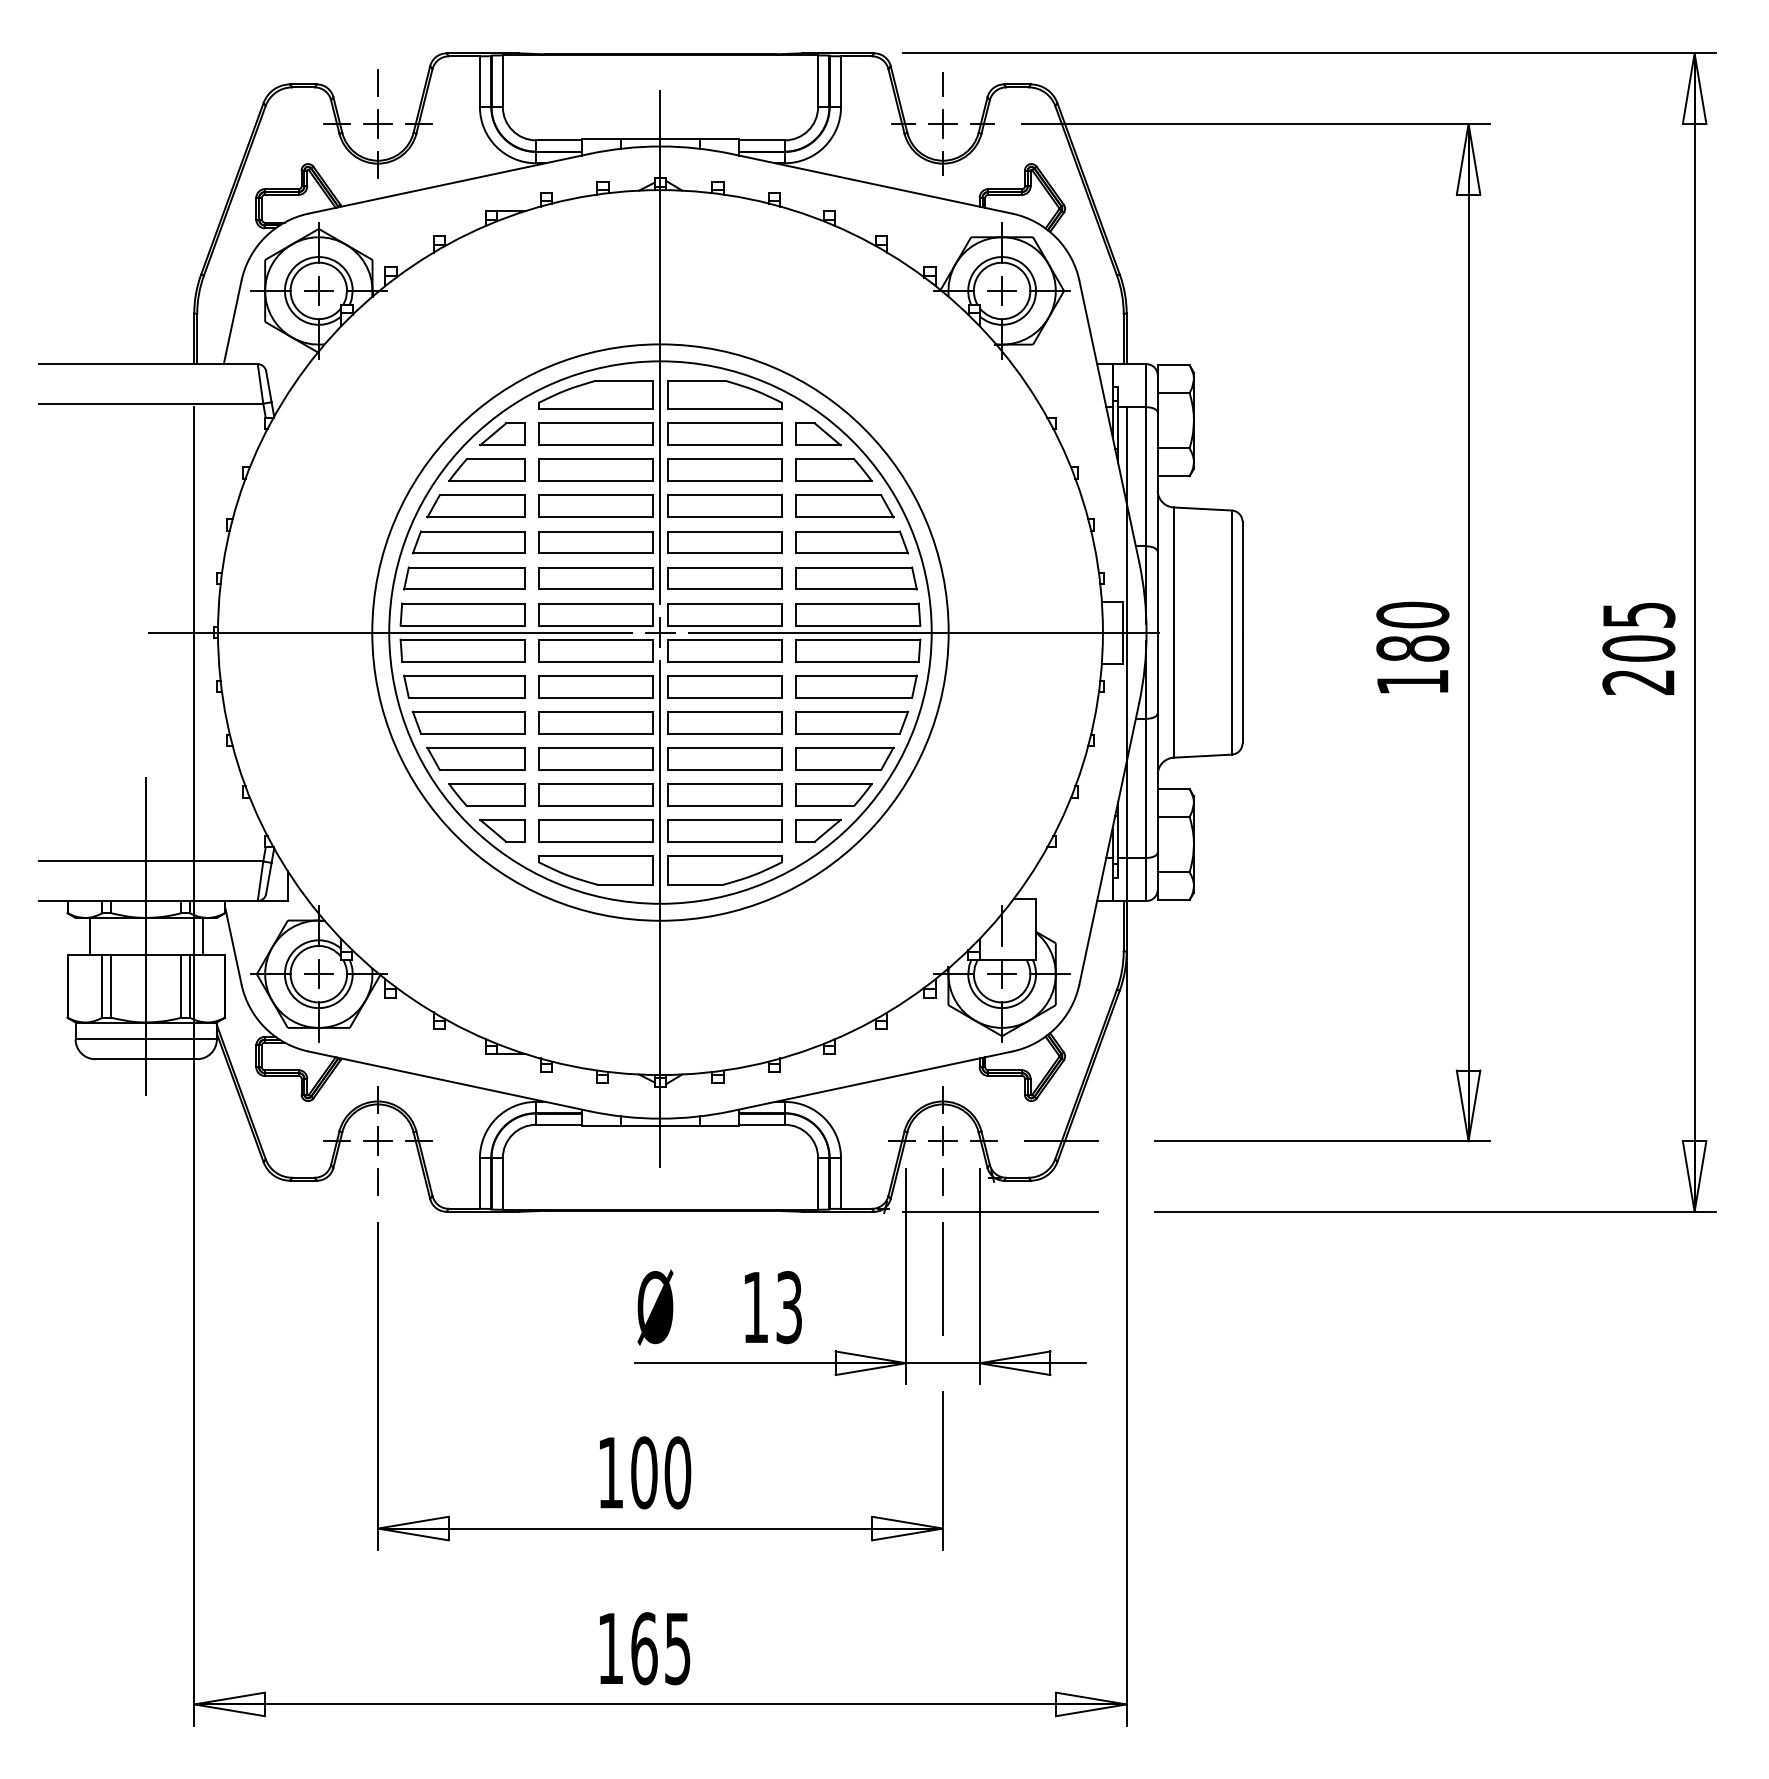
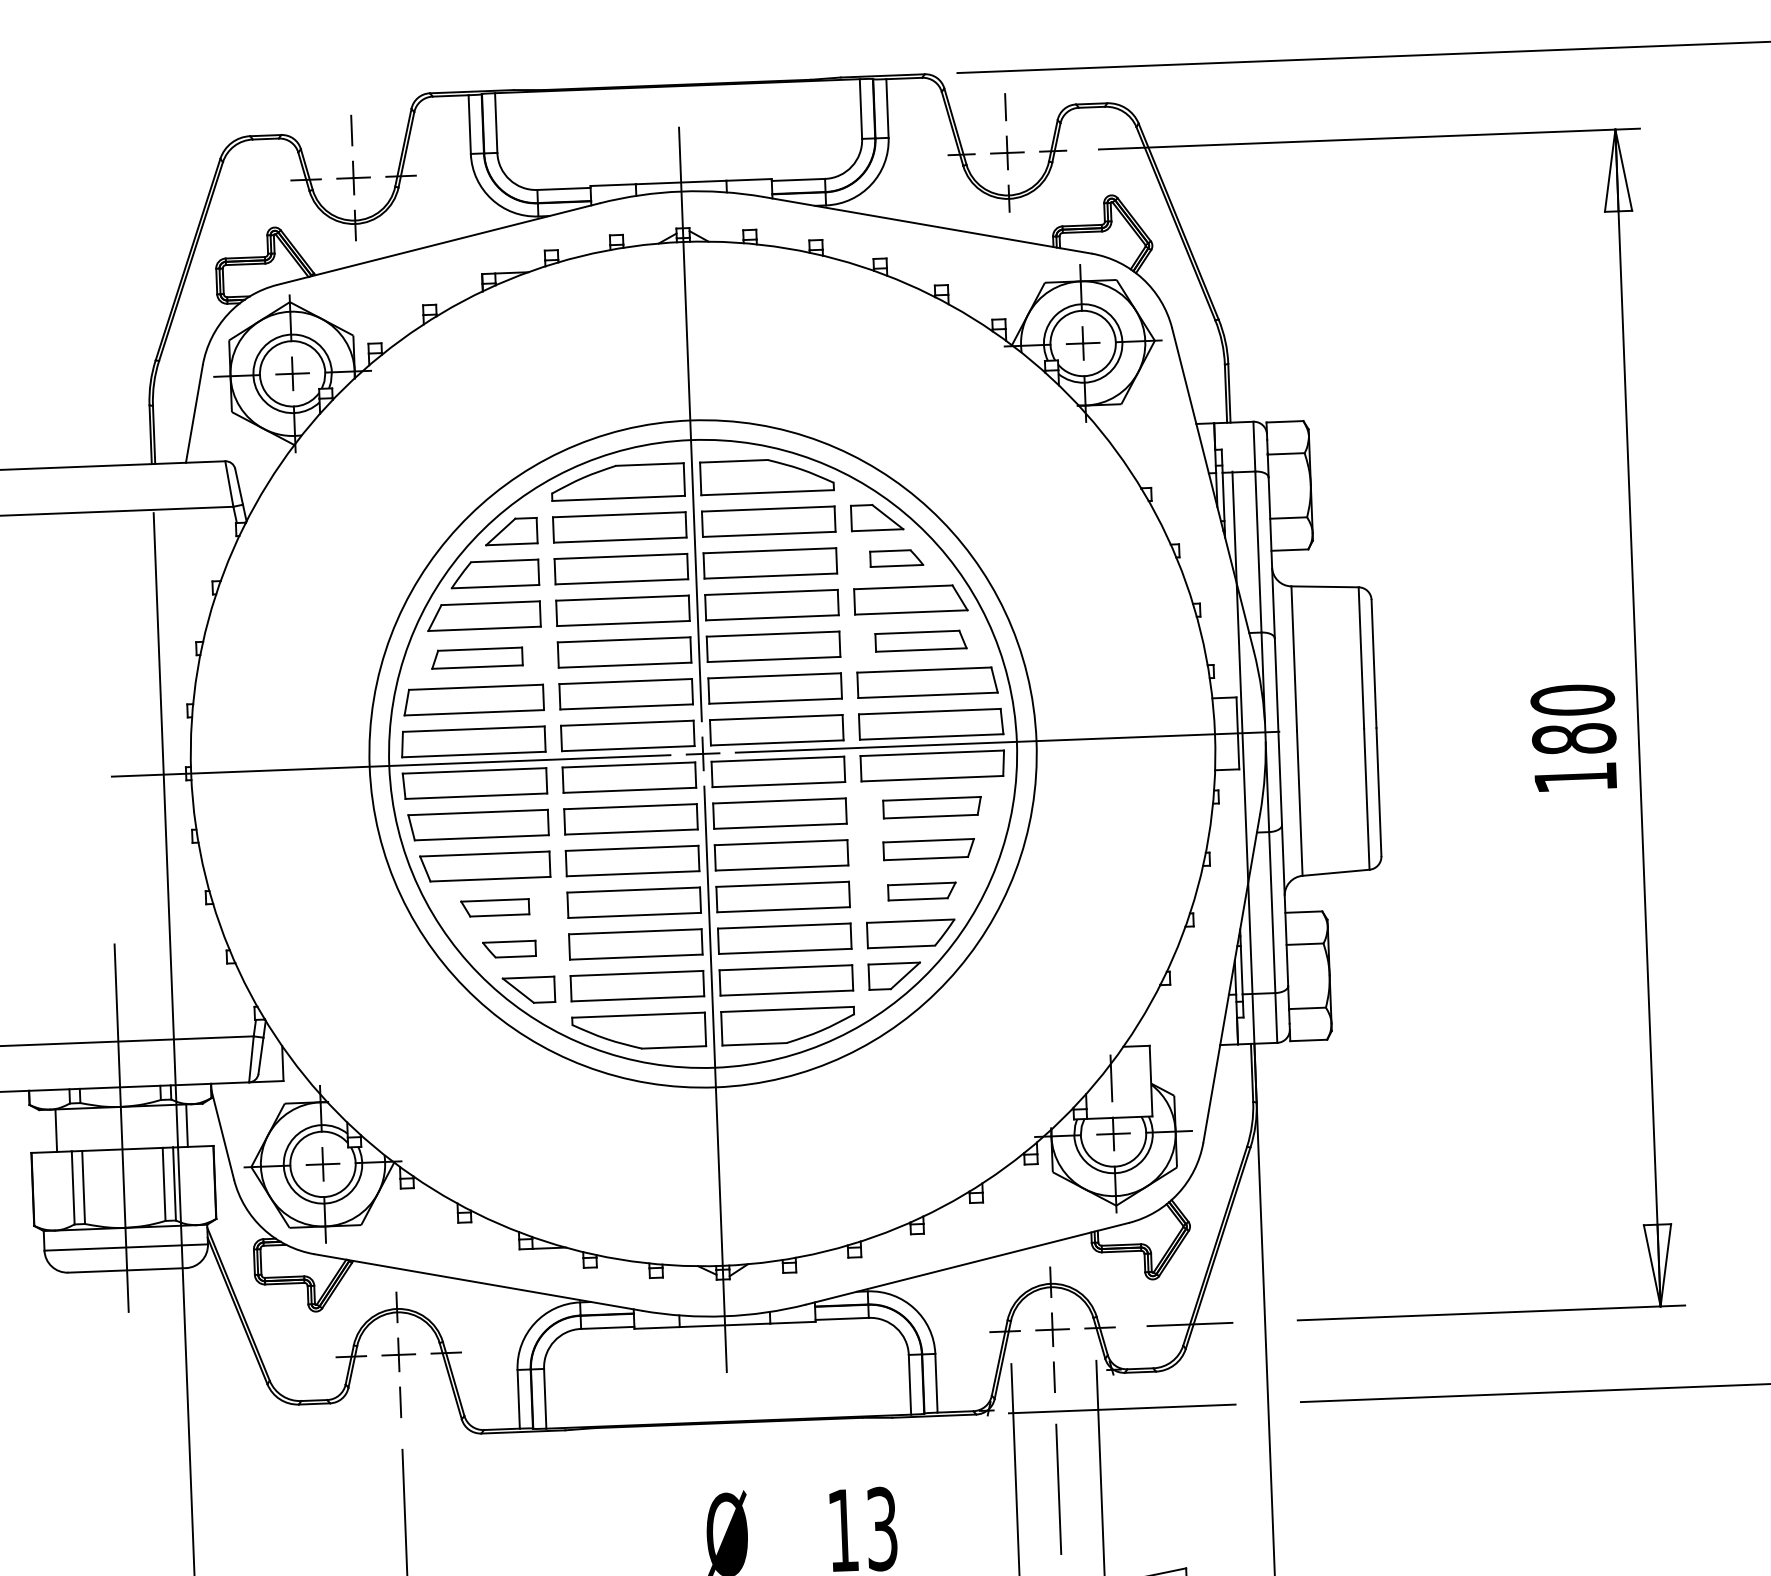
part: (833, 469) -> (896, 557), size x0.6
part: (468, 542) -> (476, 658), size x0.7
part: (852, 542) -> (921, 641), size x0.7
part: (856, 686) -> (932, 807), size x0.7
part: (852, 722) -> (929, 849), size x0.7
part: (475, 758) -> (494, 907), size x0.6
part: (844, 758) -> (921, 891), size x0.6
part: (486, 794) -> (509, 948), size x0.6

